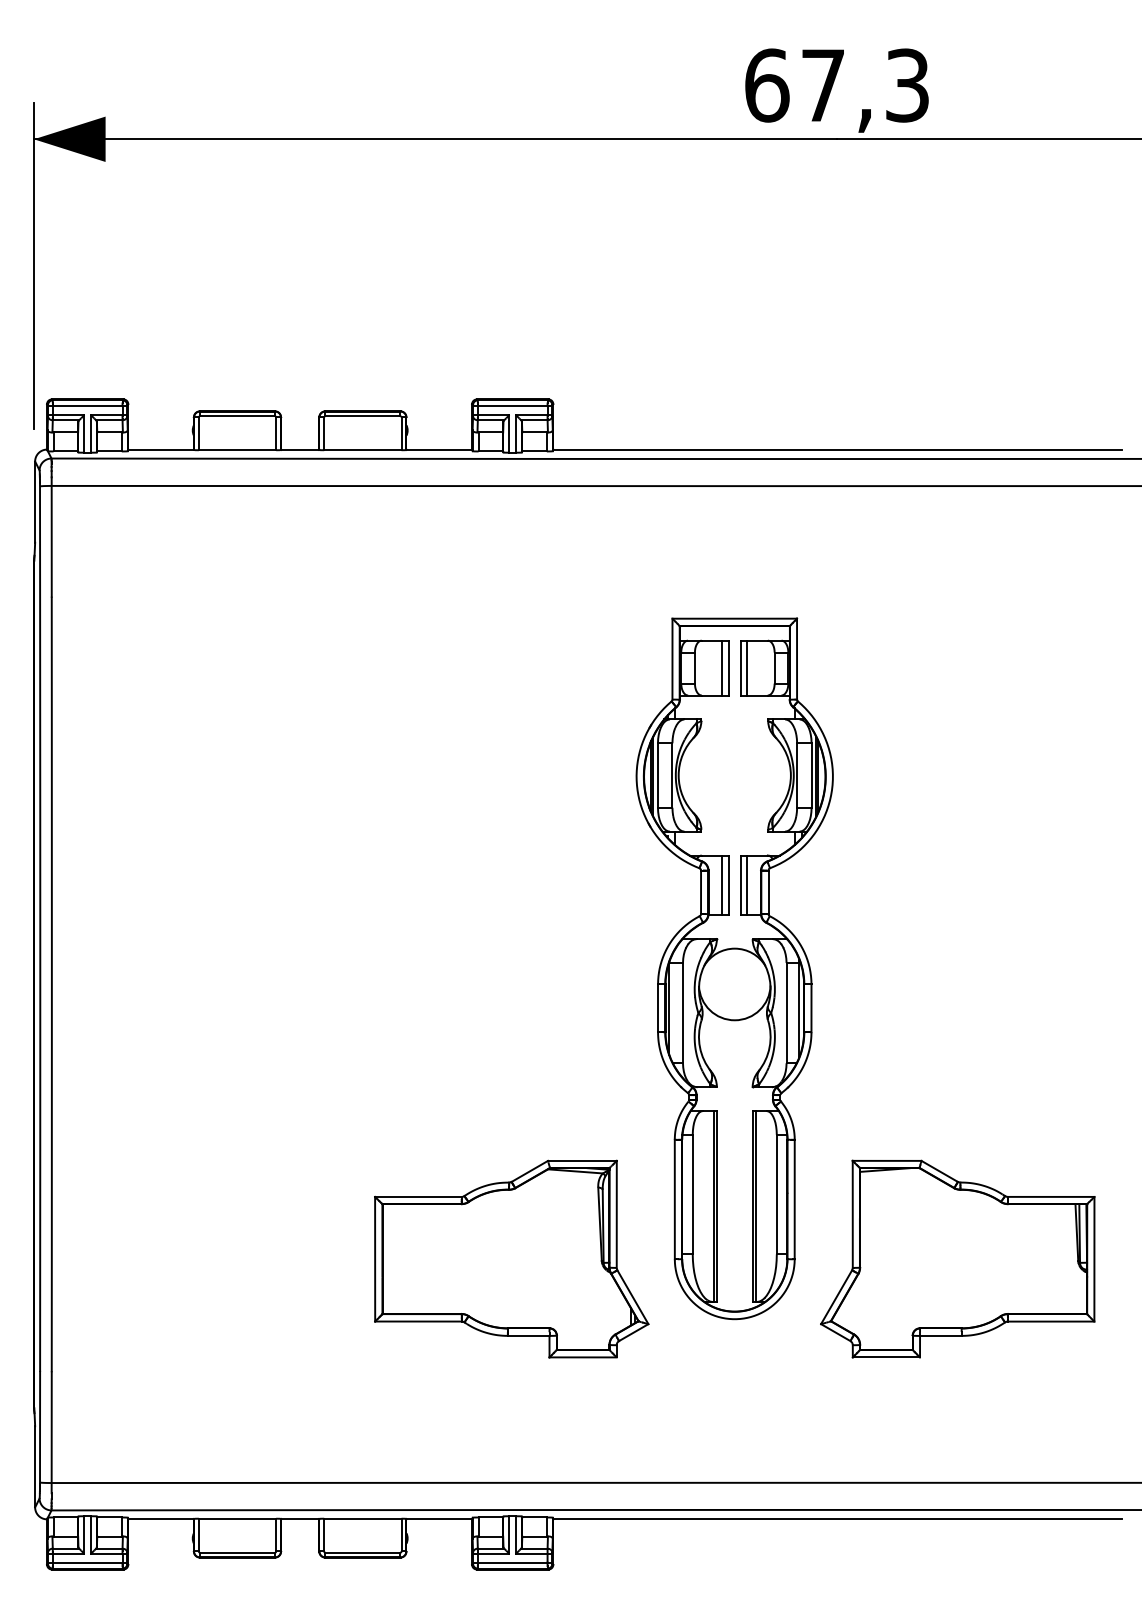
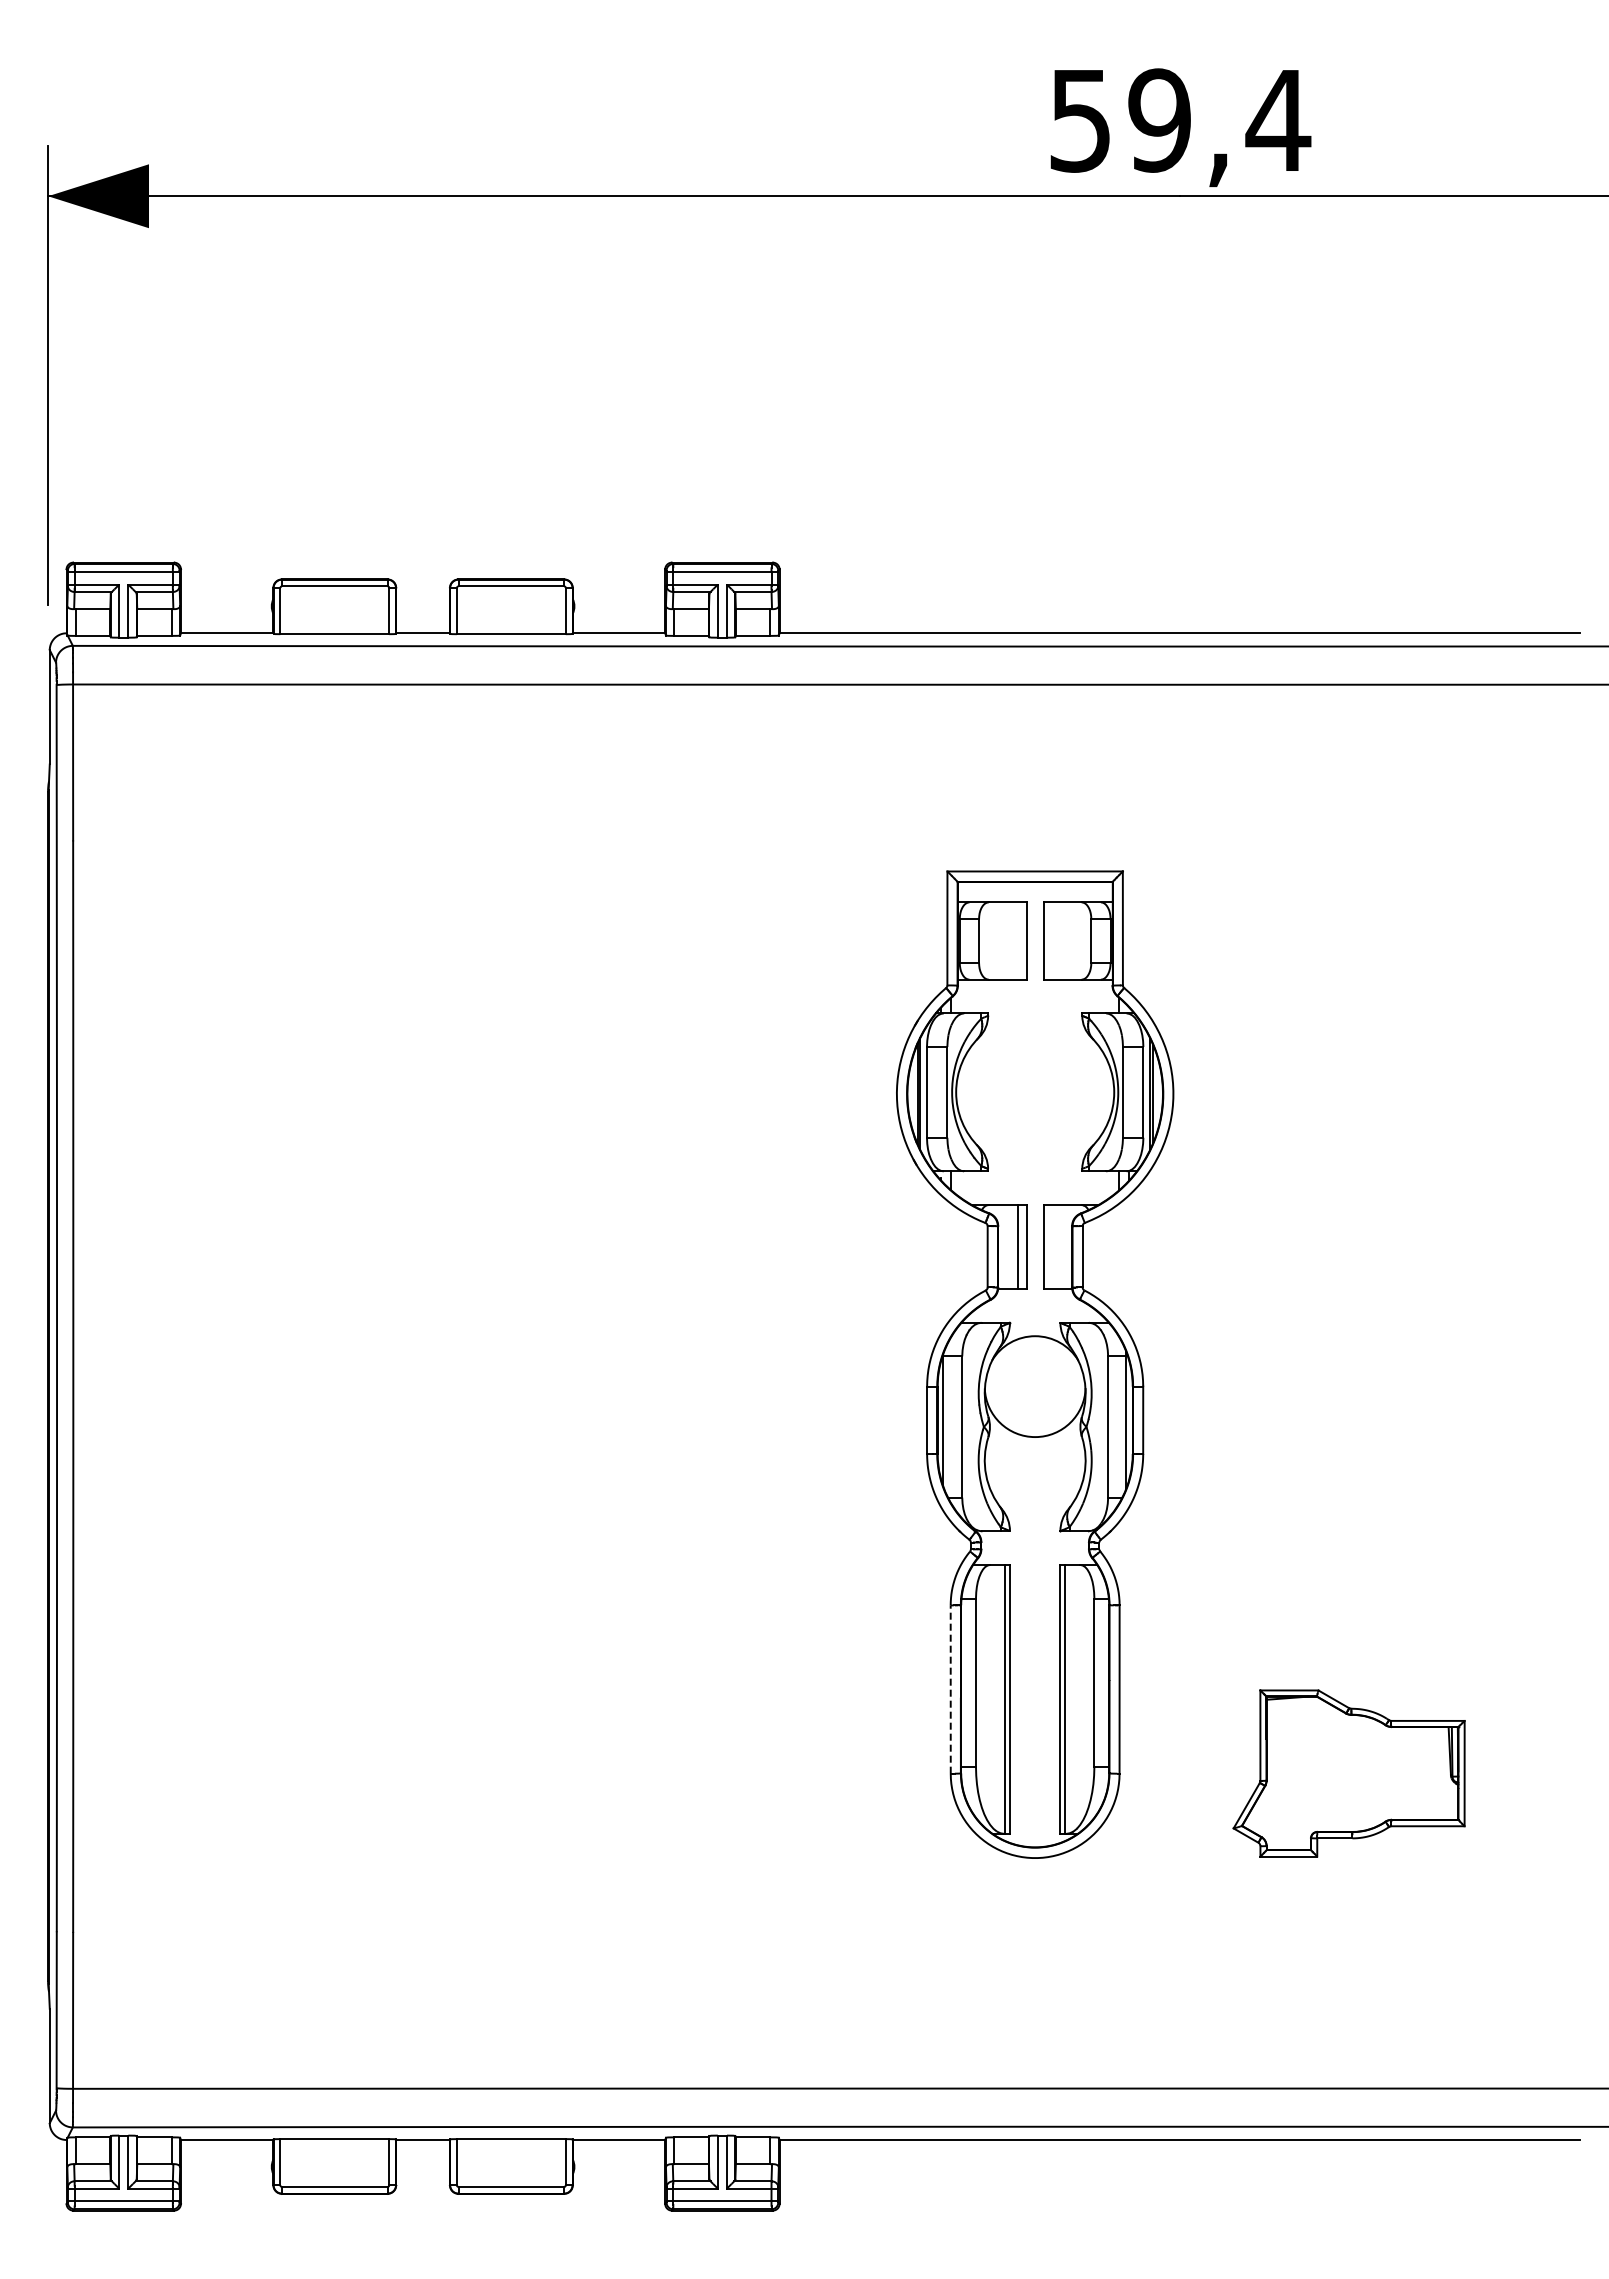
text: (837, 85) -> (1180, 120), 67,3 -> 59,4
line: (722, 667) -> (1017, 940), removed
line: (747, 667) -> (1052, 940), removed
line: (747, 885) -> (1052, 1247), removed
line: (674, 1199) -> (950, 1689), solid -> dashed
part: (511, 1259) -> (720, 1773), removed
part: (957, 1259) -> (1348, 1773), size x0.6

